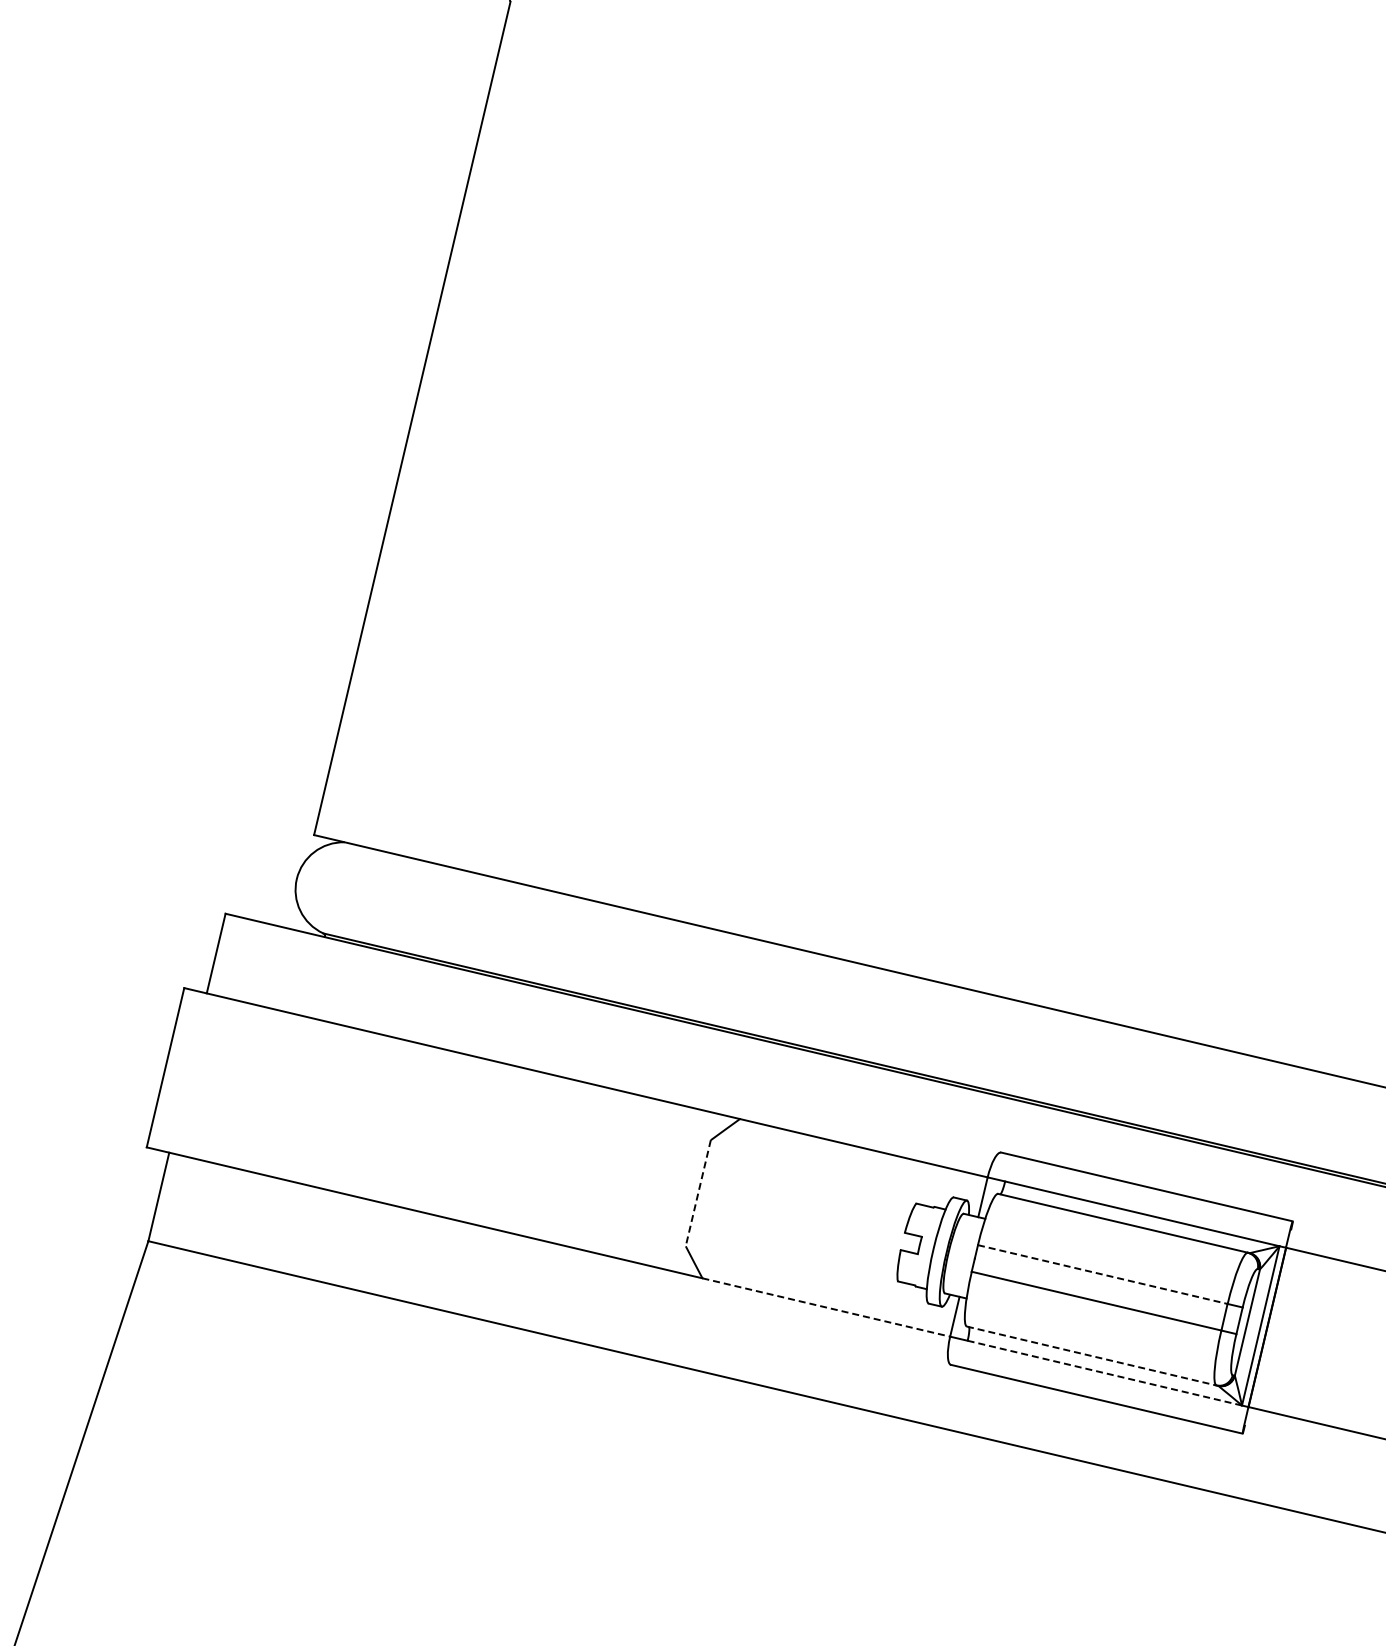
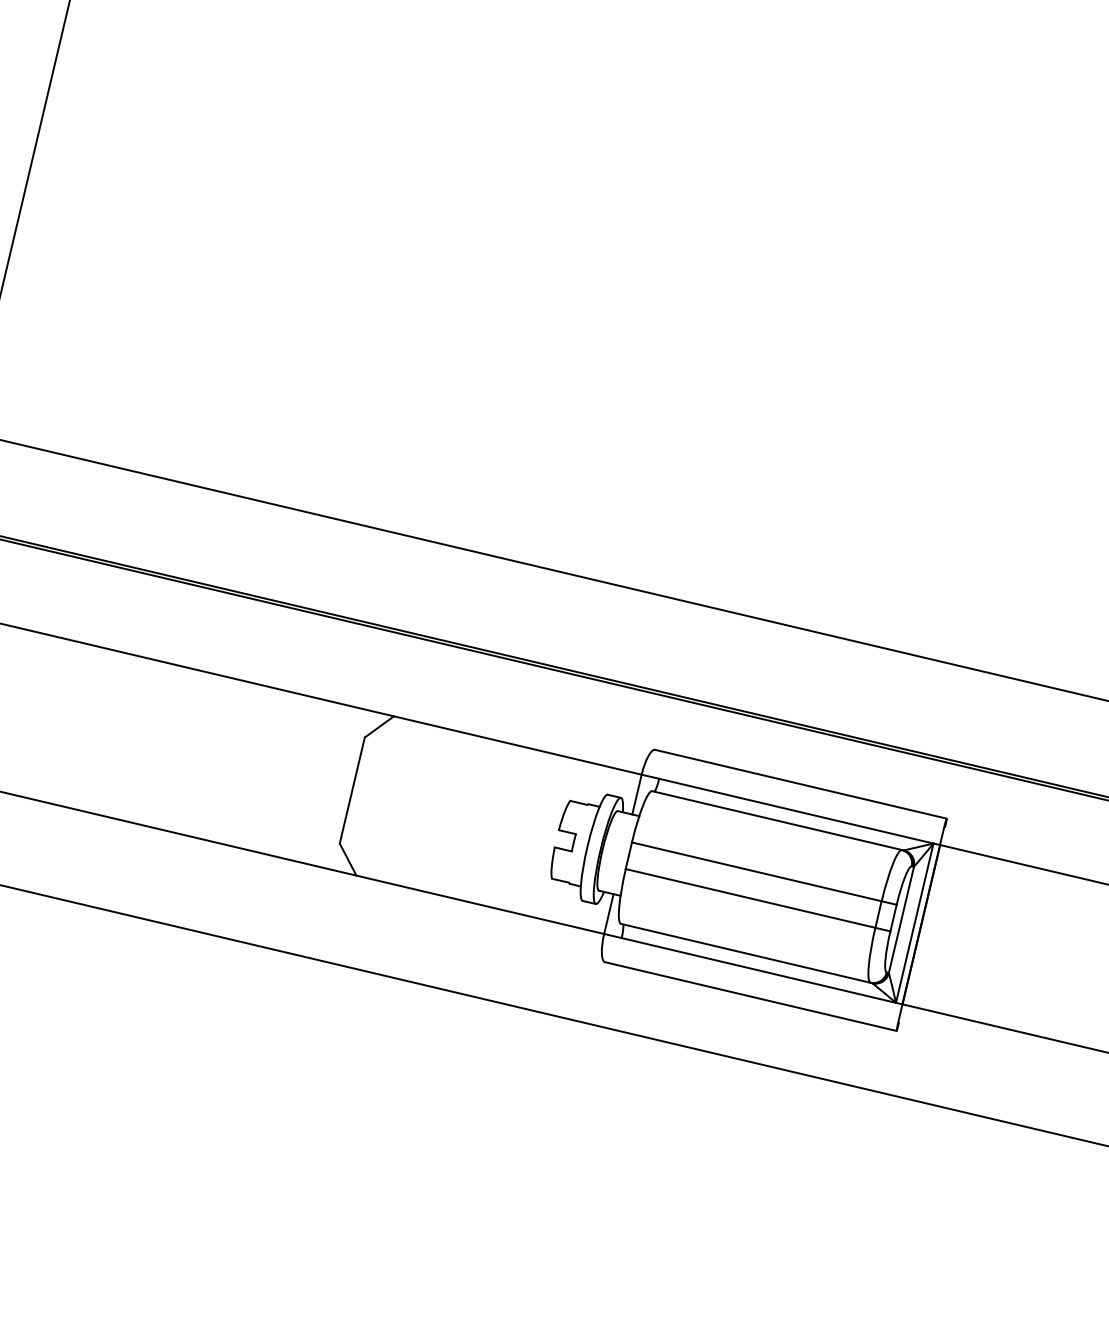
line: (698, 1193) -> (352, 790), dashed -> solid
line: (1103, 1274) -> (757, 871), dashed -> solid
line: (826, 1307) -> (480, 904), dashed -> solid
line: (1092, 1356) -> (746, 953), dashed -> solid
line: (1104, 1373) -> (758, 970), dashed -> solid

